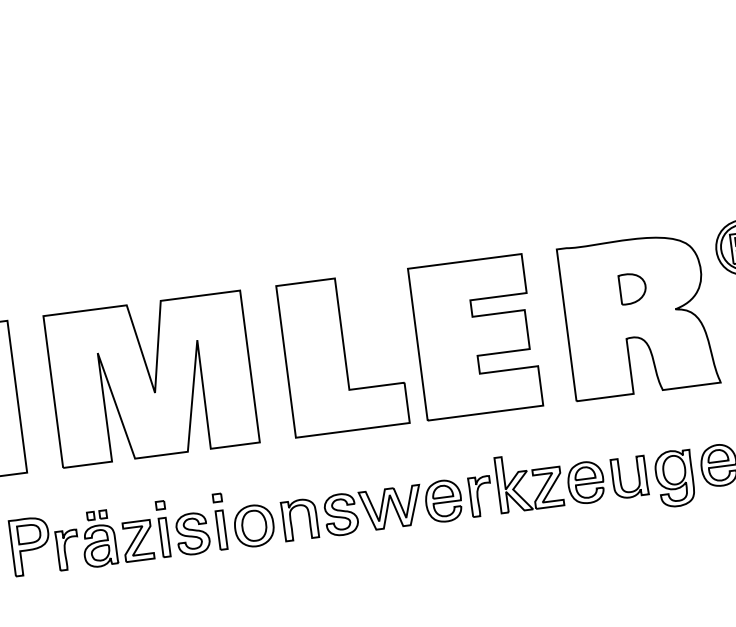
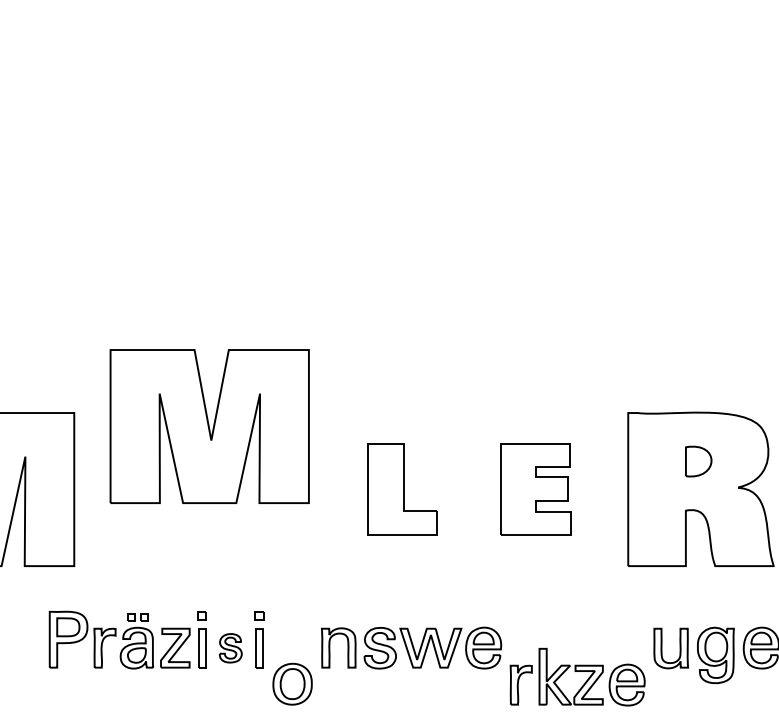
part: (475, 337) -> (536, 489), size x0.6
part: (342, 354) -> (402, 489), size x0.6
part: (151, 379) -> (209, 426), moved
part: (535, 480) -> (577, 676), moved
part: (254, 525) -> (292, 683), moved
part: (192, 534) -> (230, 648), size x0.7

